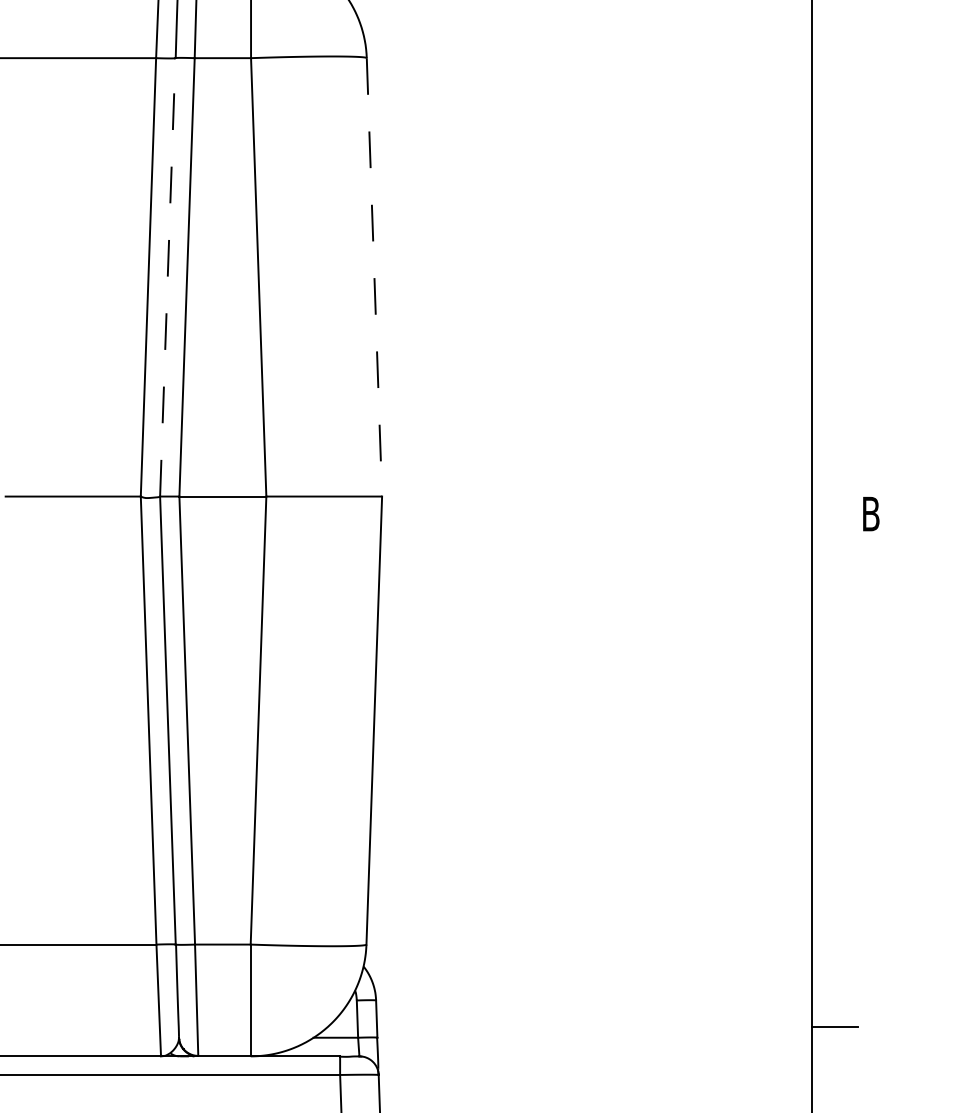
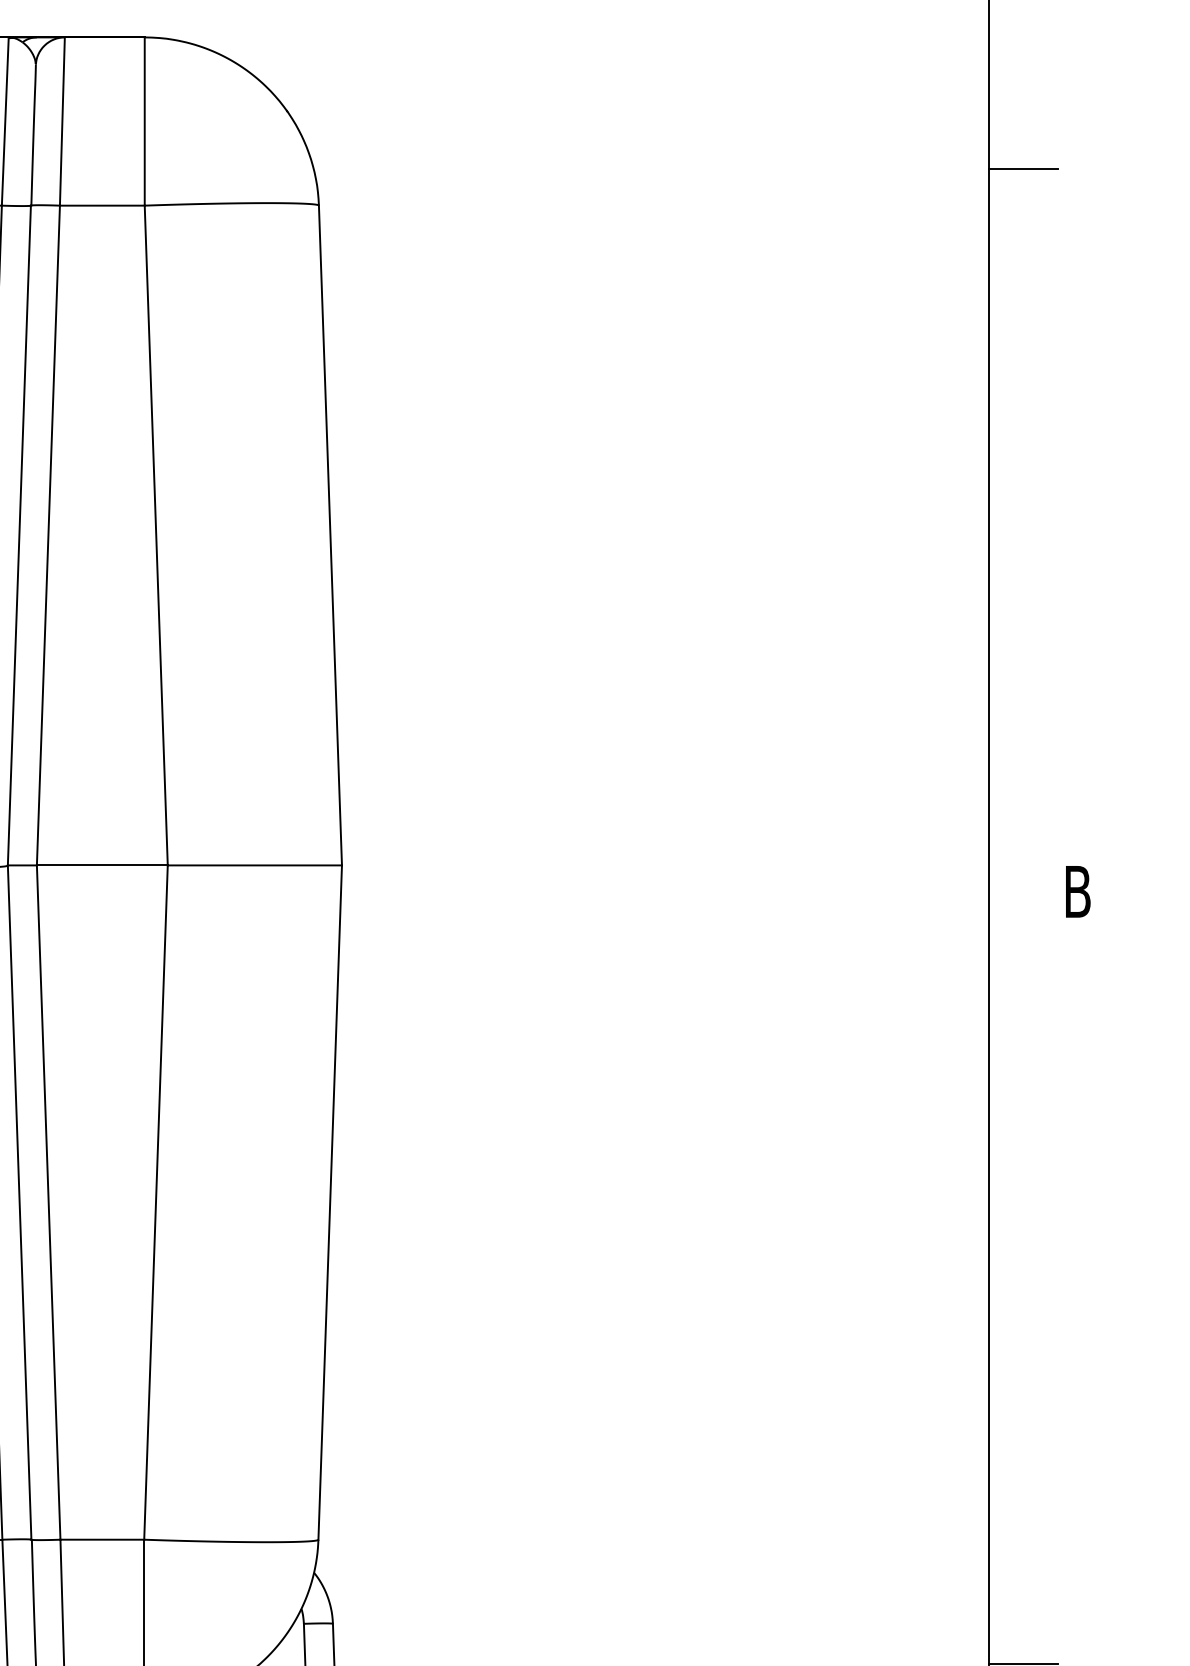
line: (835, 34) -> (1024, 170), added
line: (167, 276) -> (18, 534), dashed -> solid
line: (374, 277) -> (330, 535), dashed -> solid

